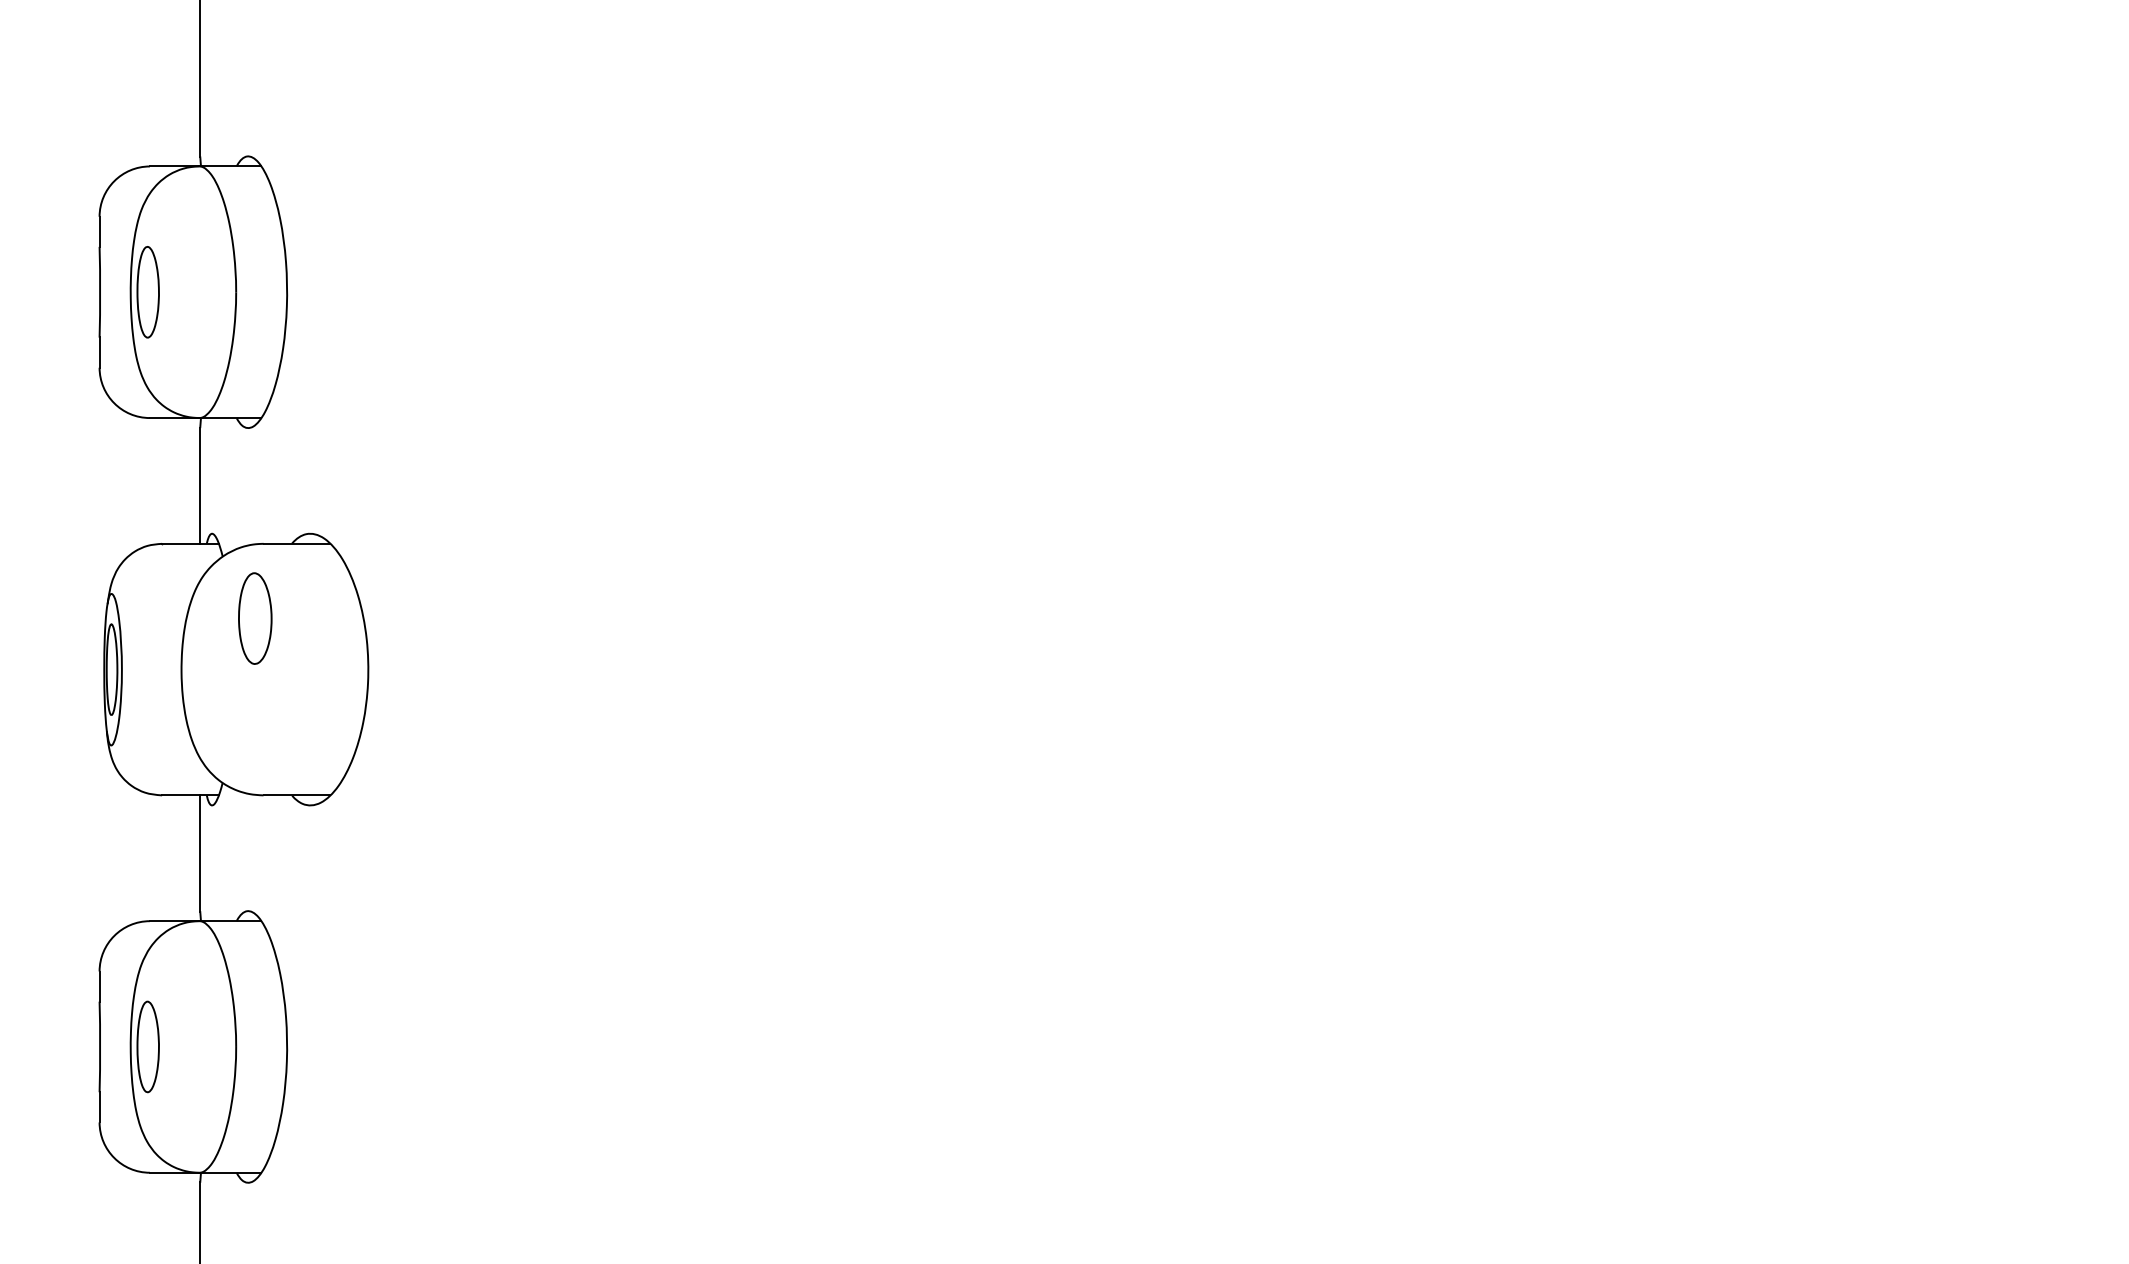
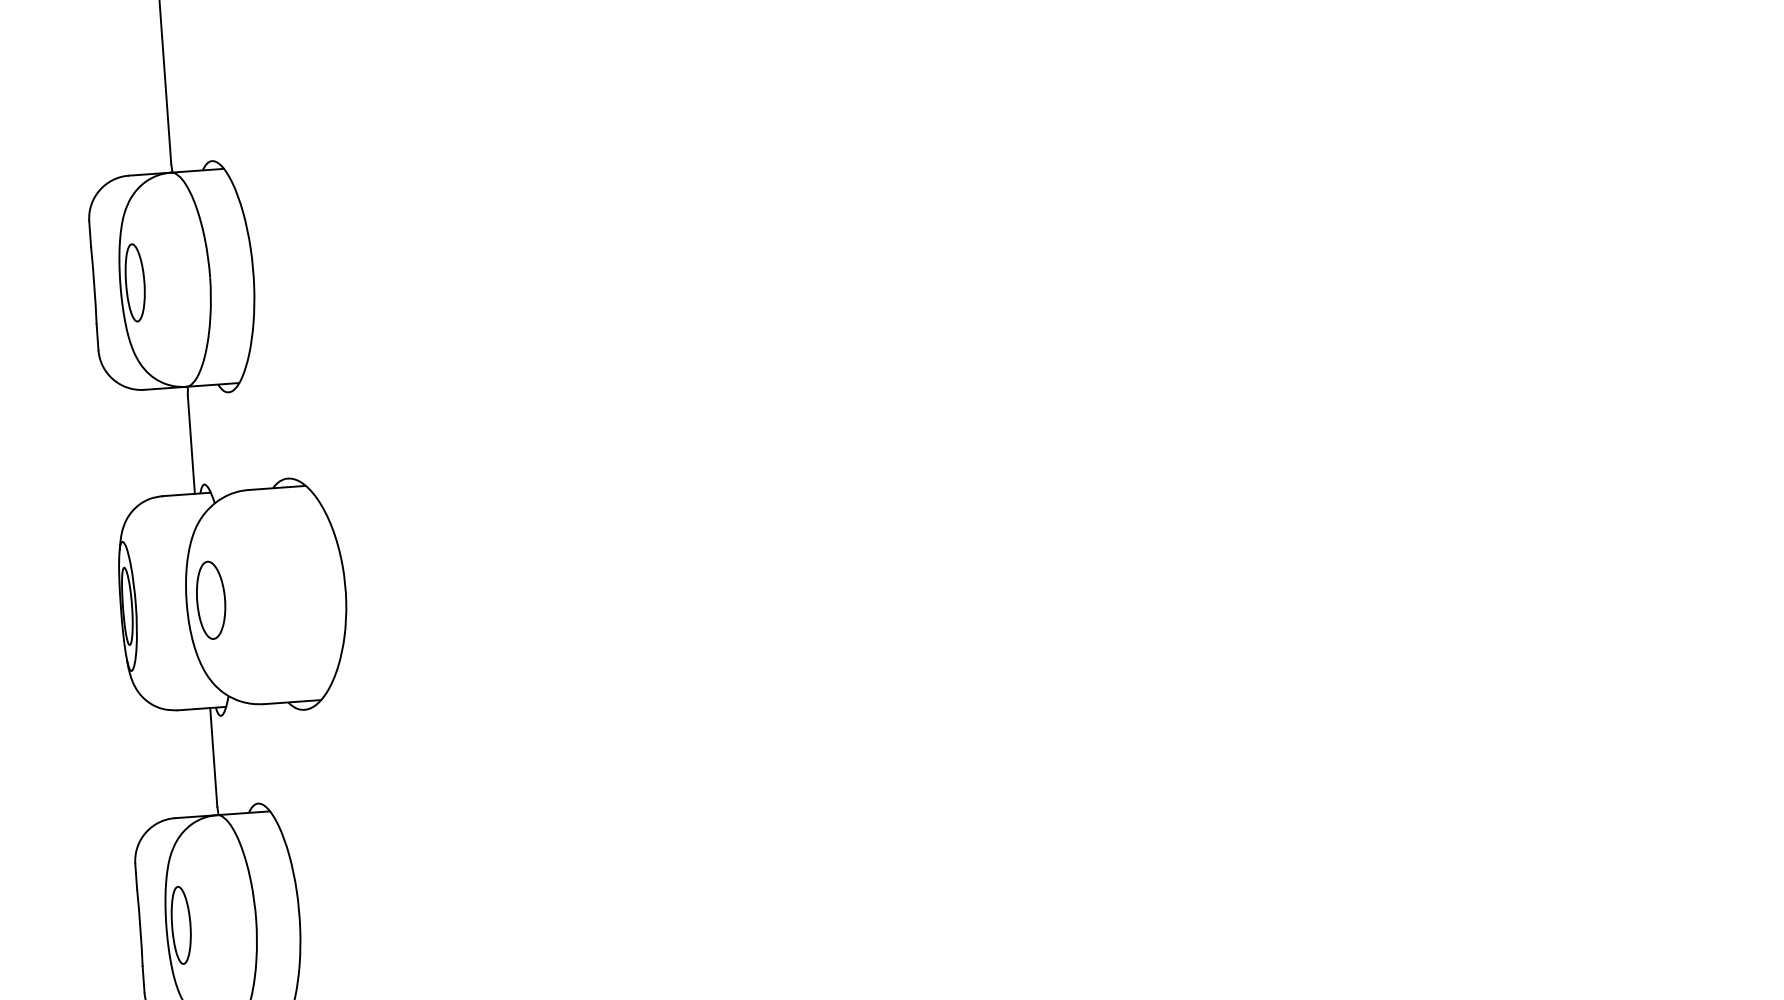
part: (255, 618) -> (211, 600), moved

